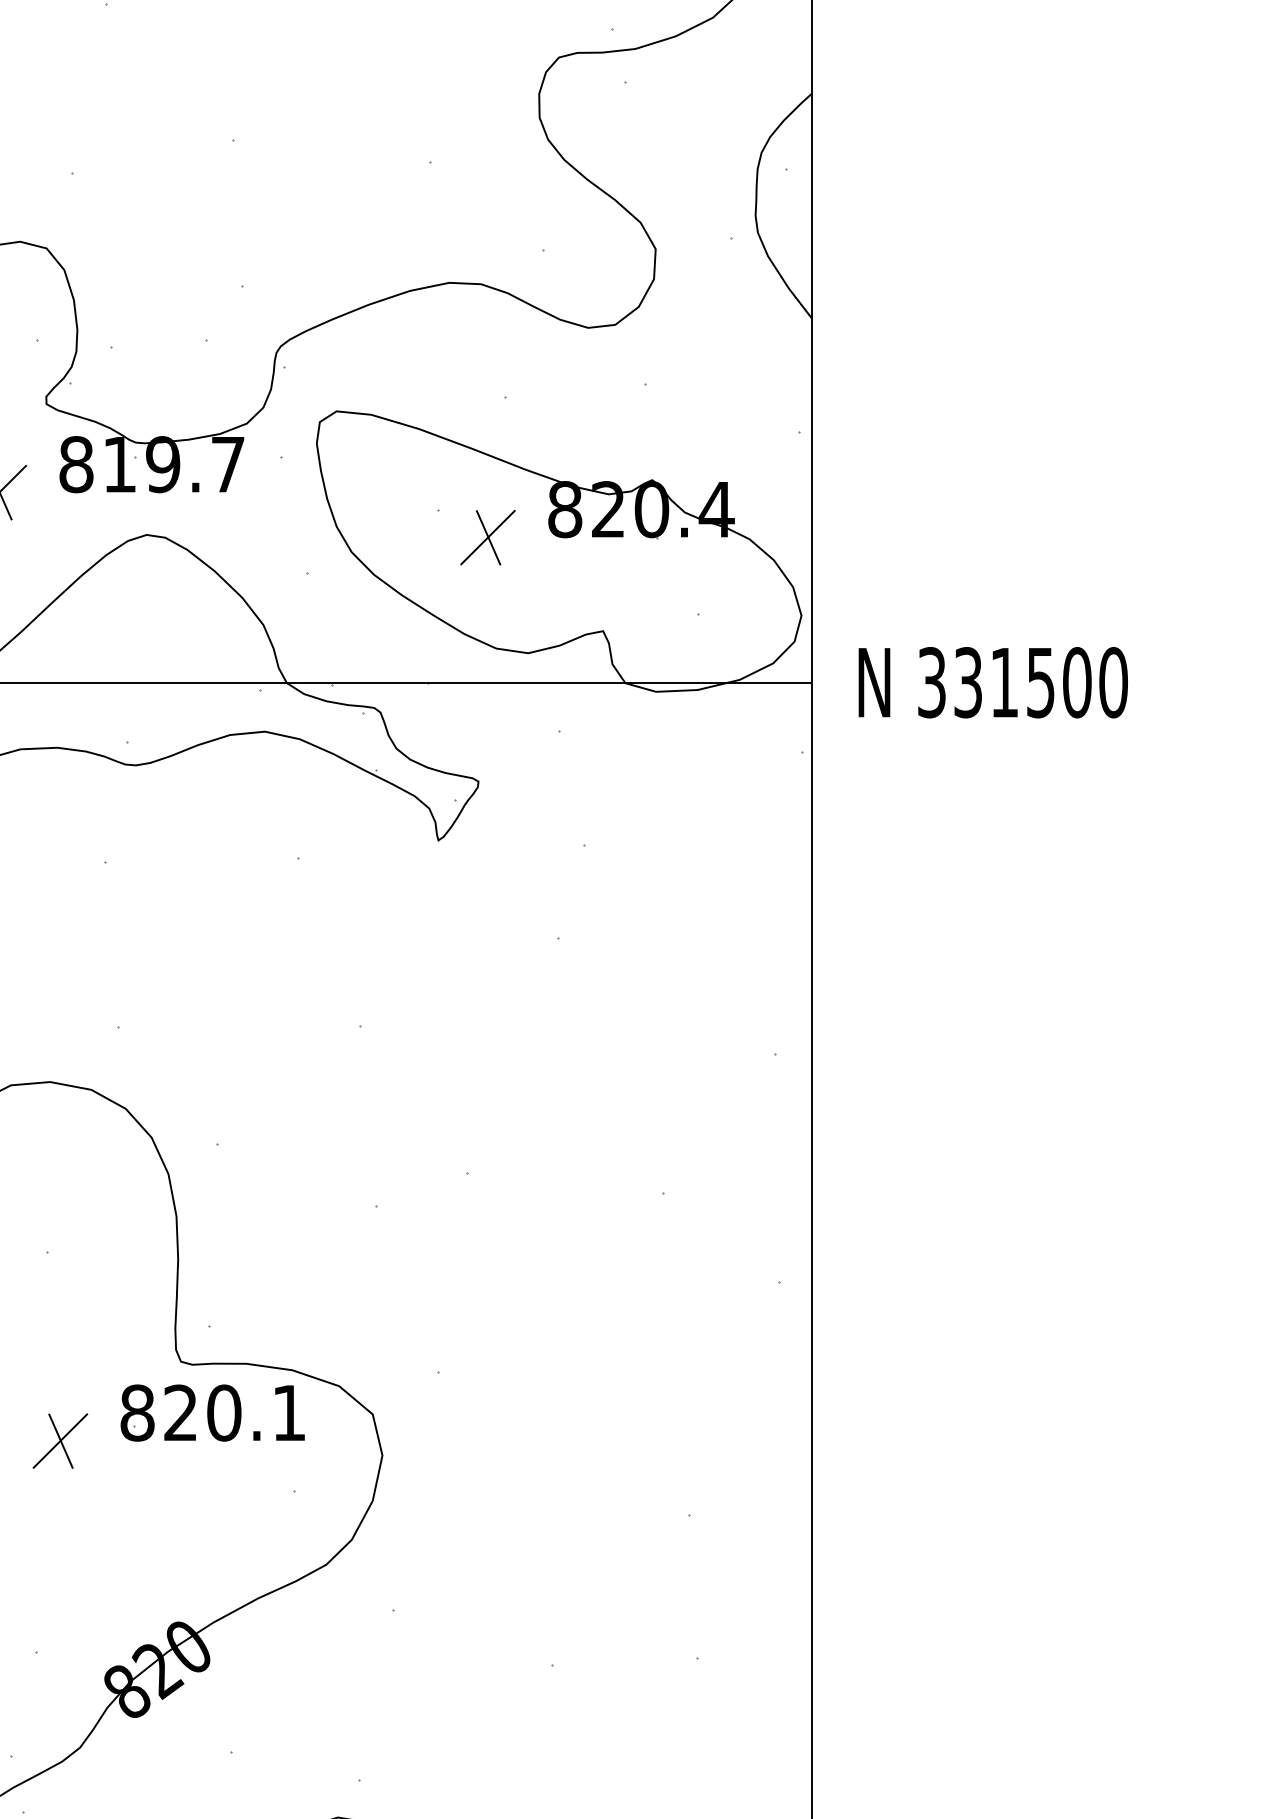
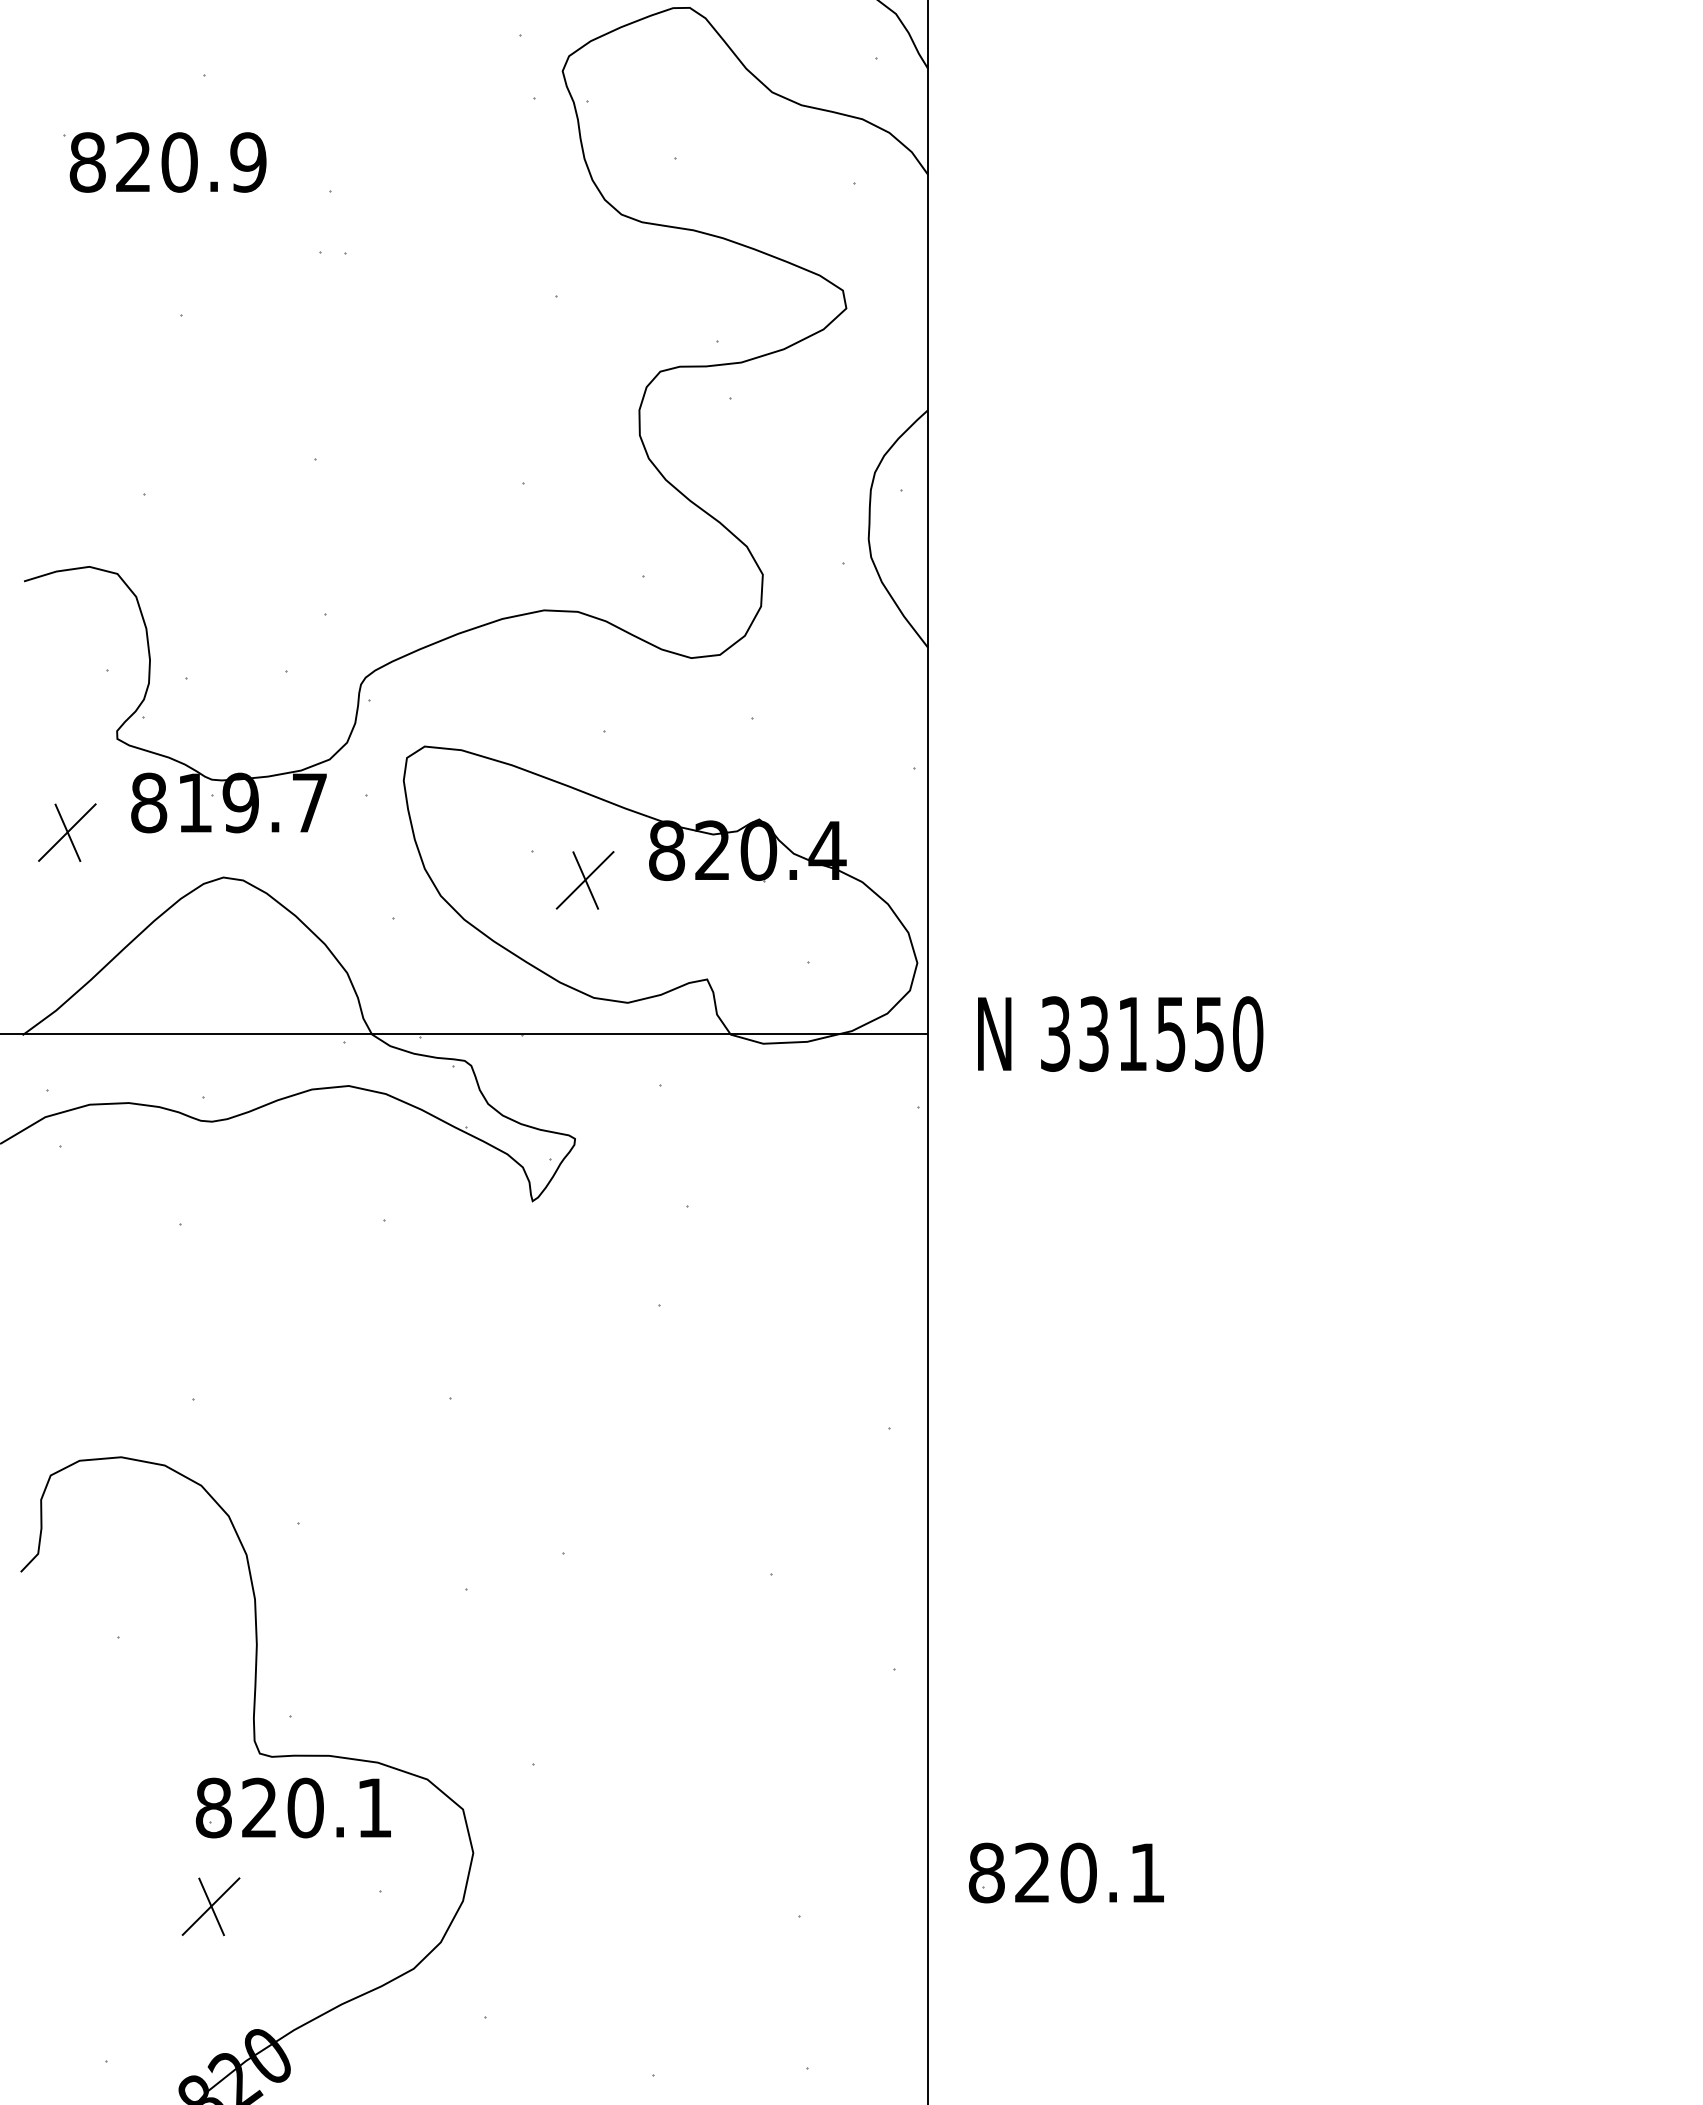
text: (1077, 682) -> (1209, 1033), 331500 -> 331550
part: (59, 1440) -> (210, 1906), moved
part: (941, 1473) -> (1065, 1872), added

